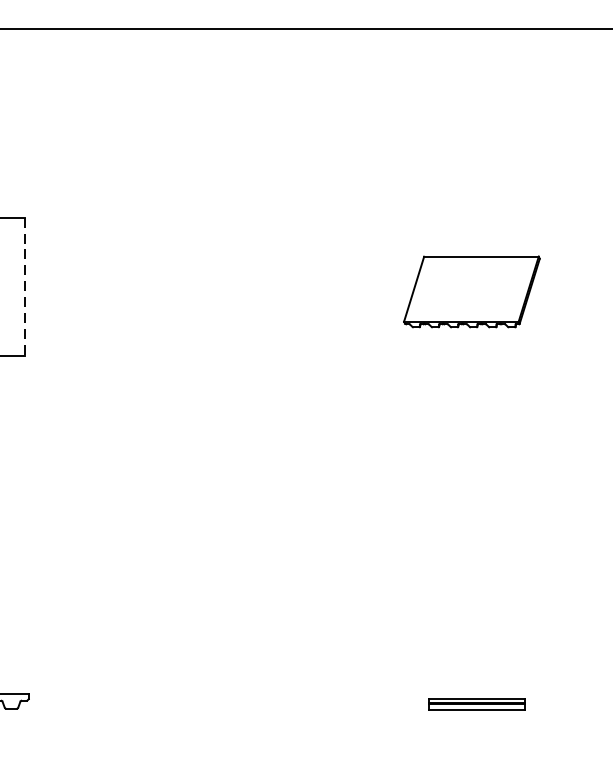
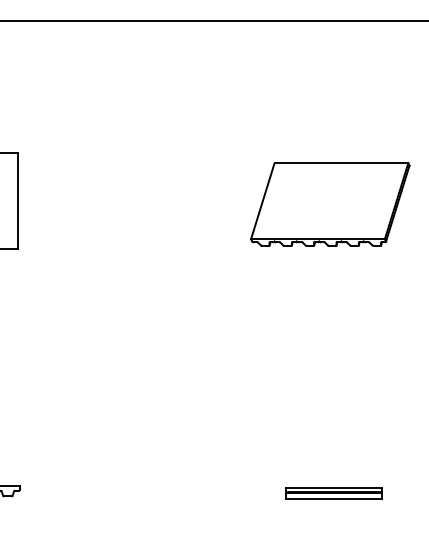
line: (25, 287) -> (17, 201), dashed -> solid
part: (472, 291) -> (330, 204), size x1.67
part: (476, 704) -> (333, 493), size x1.43

